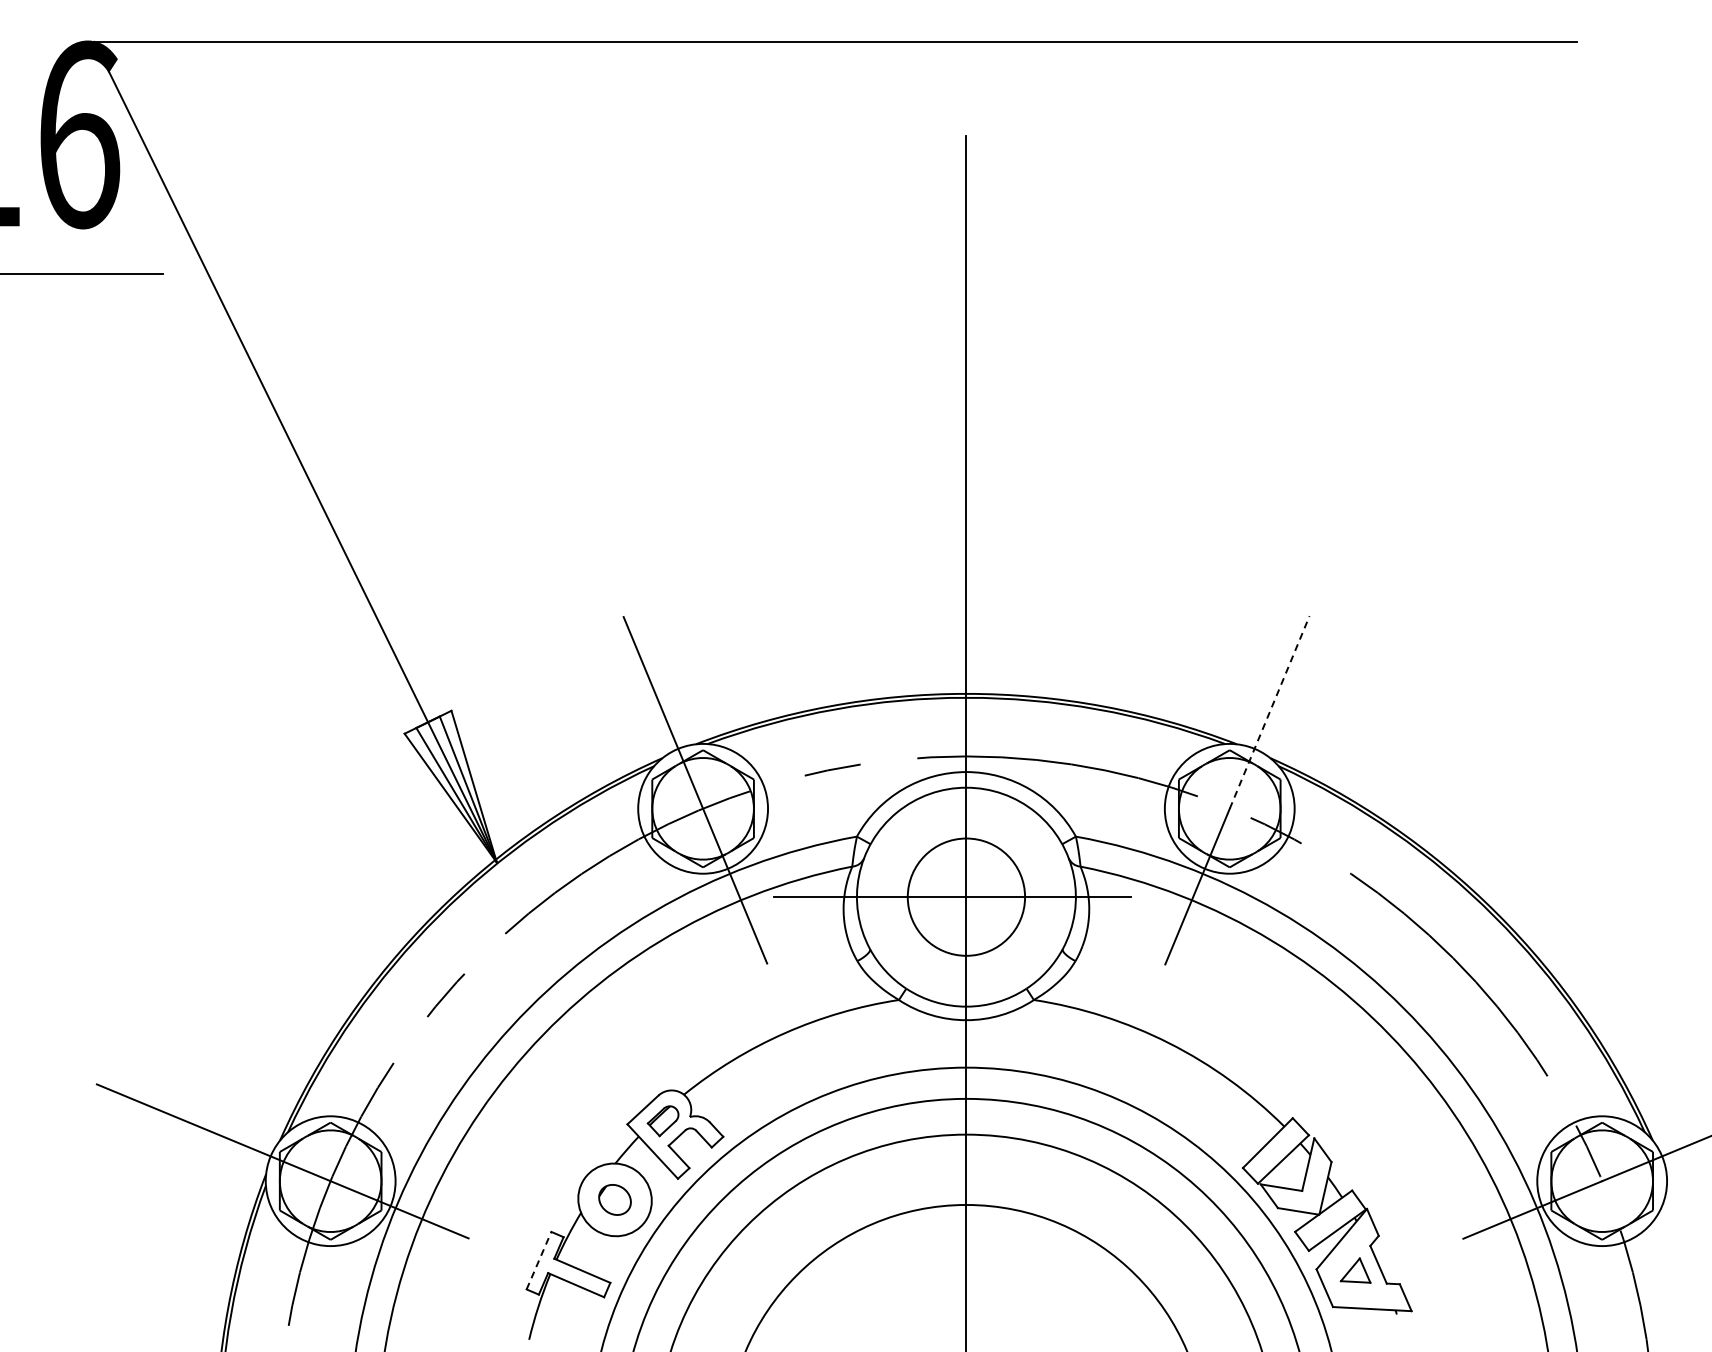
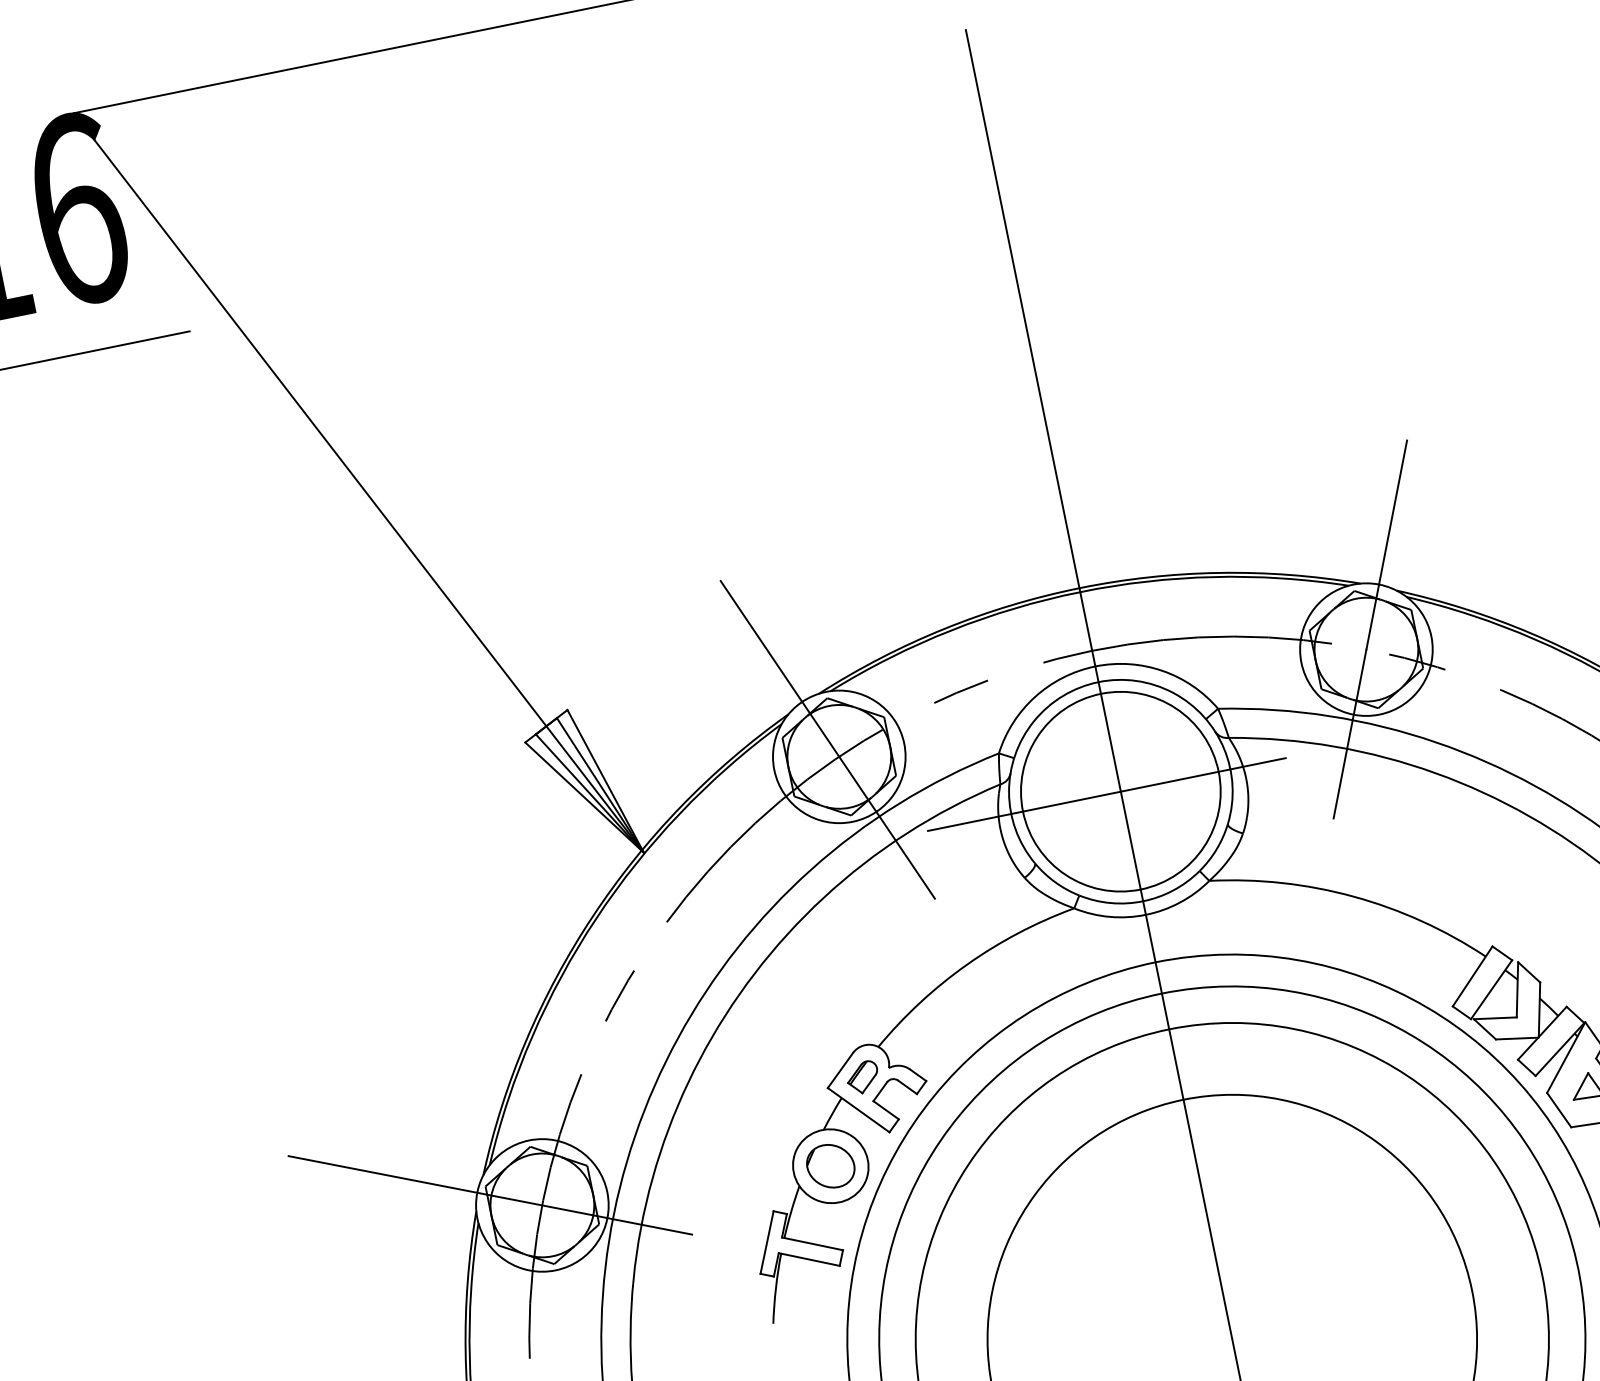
line: (1269, 712) -> (1386, 545), dashed -> solid
circle: (966, 896) -> (1120, 791), size x1.67
part: (614, 1199) -> (830, 1165), size x1.43
line: (539, 1260) -> (767, 1242), dashed -> solid

